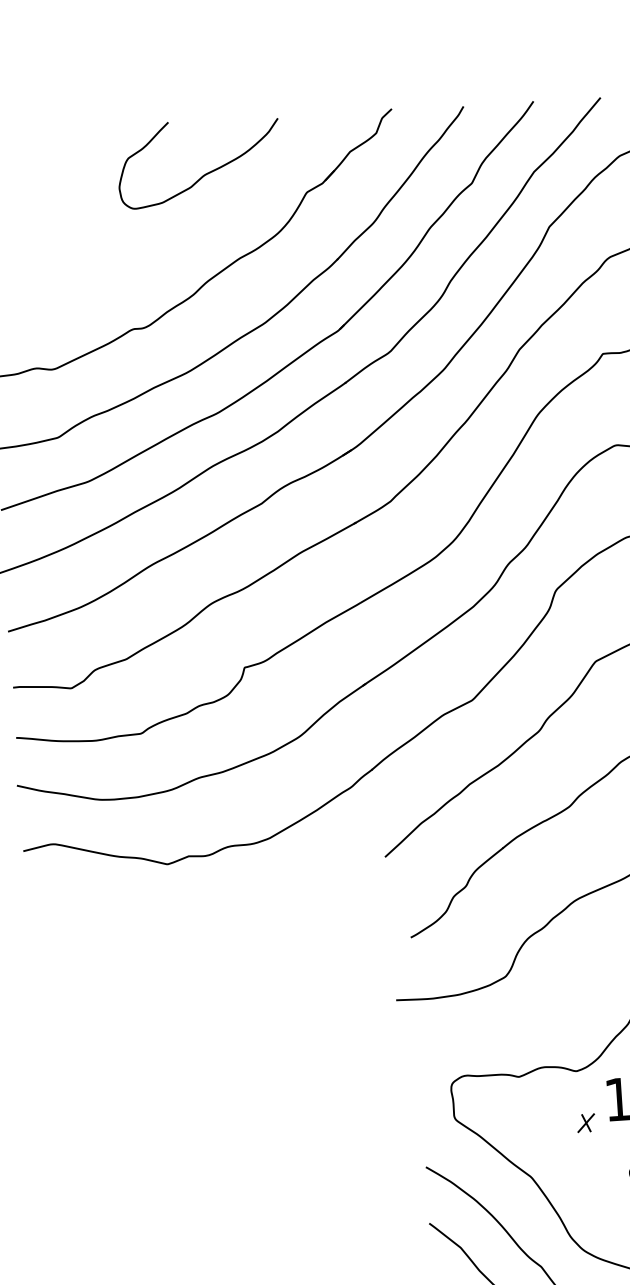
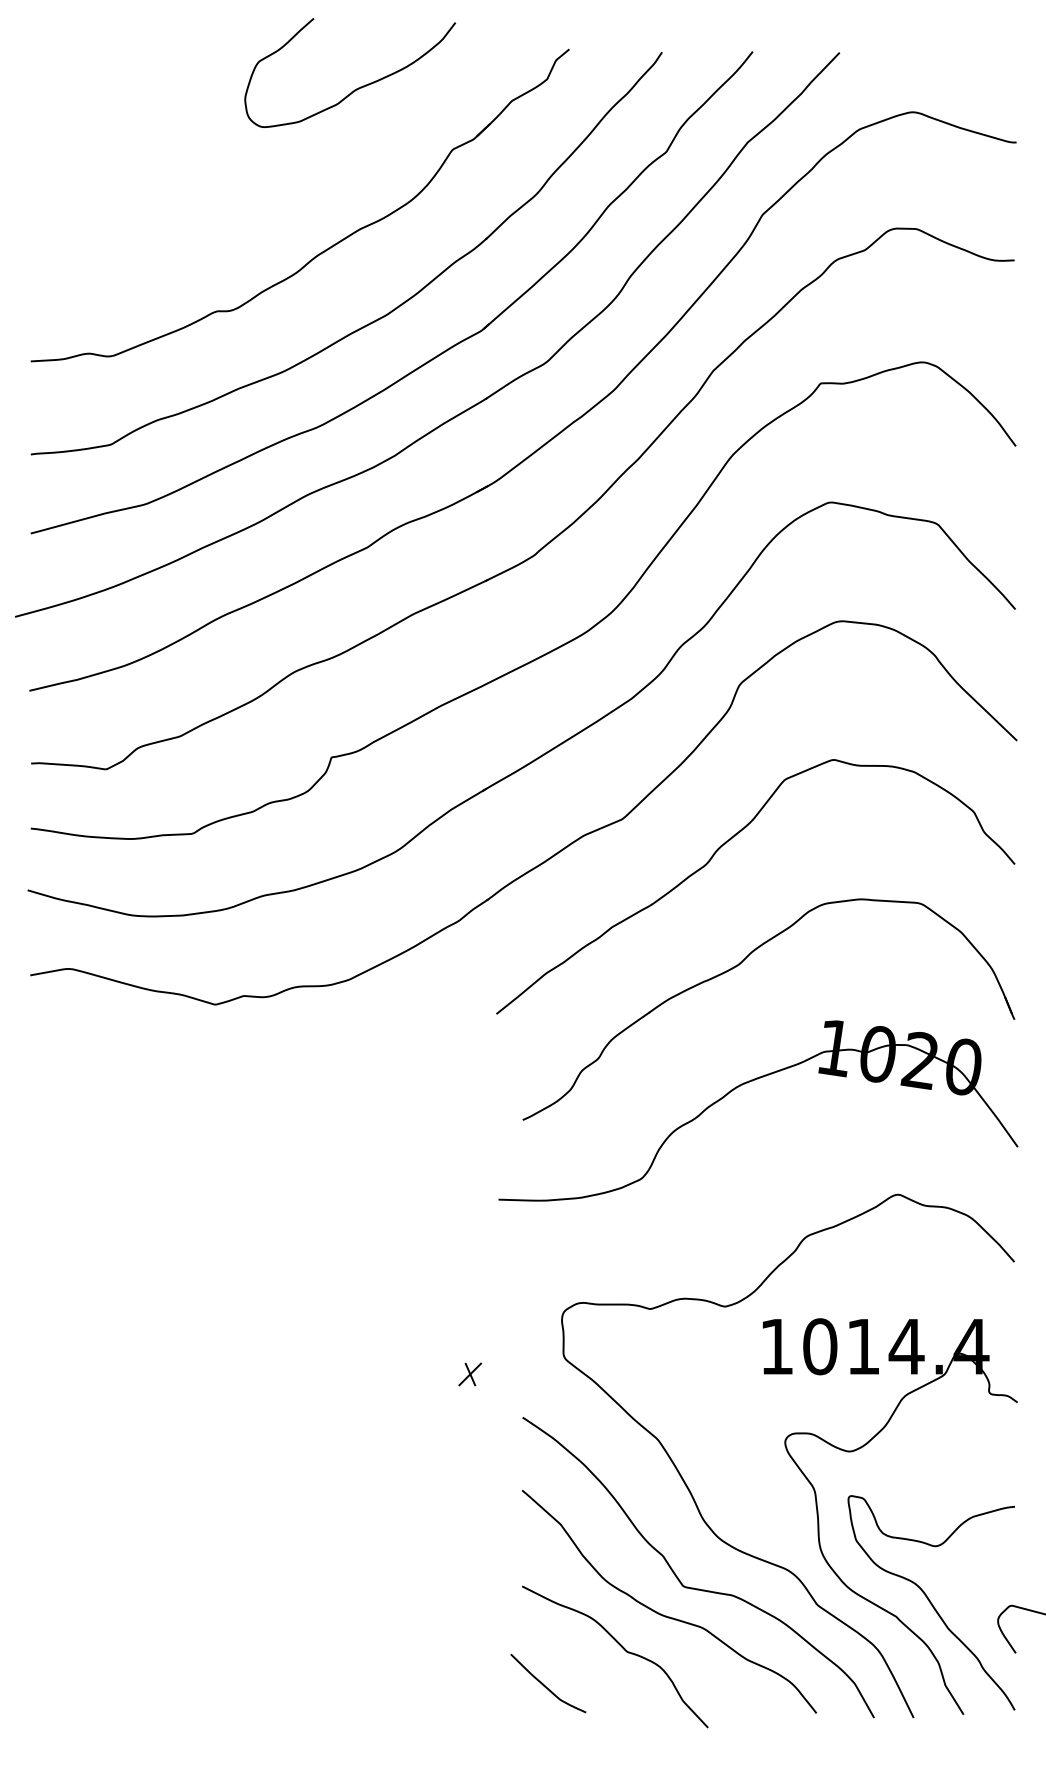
curve: (206, 173) -> (358, 87), moved
part: (586, 1123) -> (470, 1374), moved

